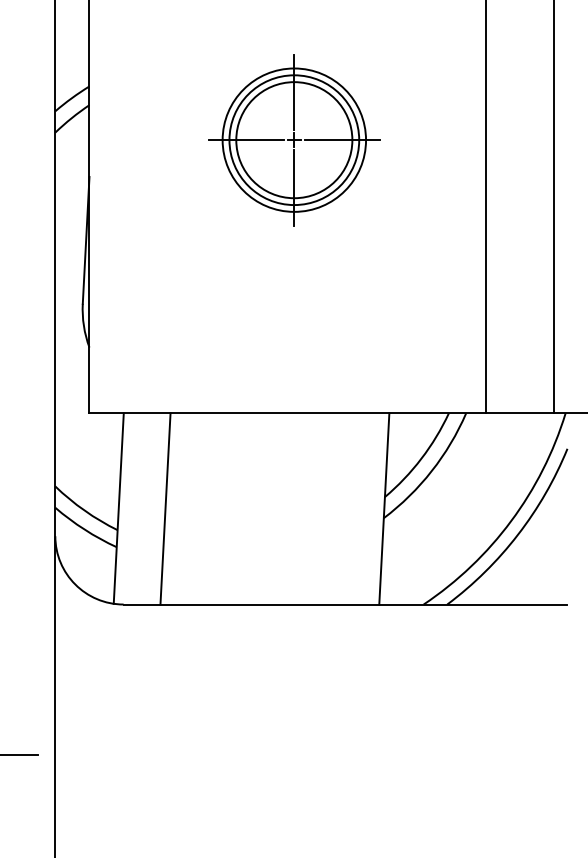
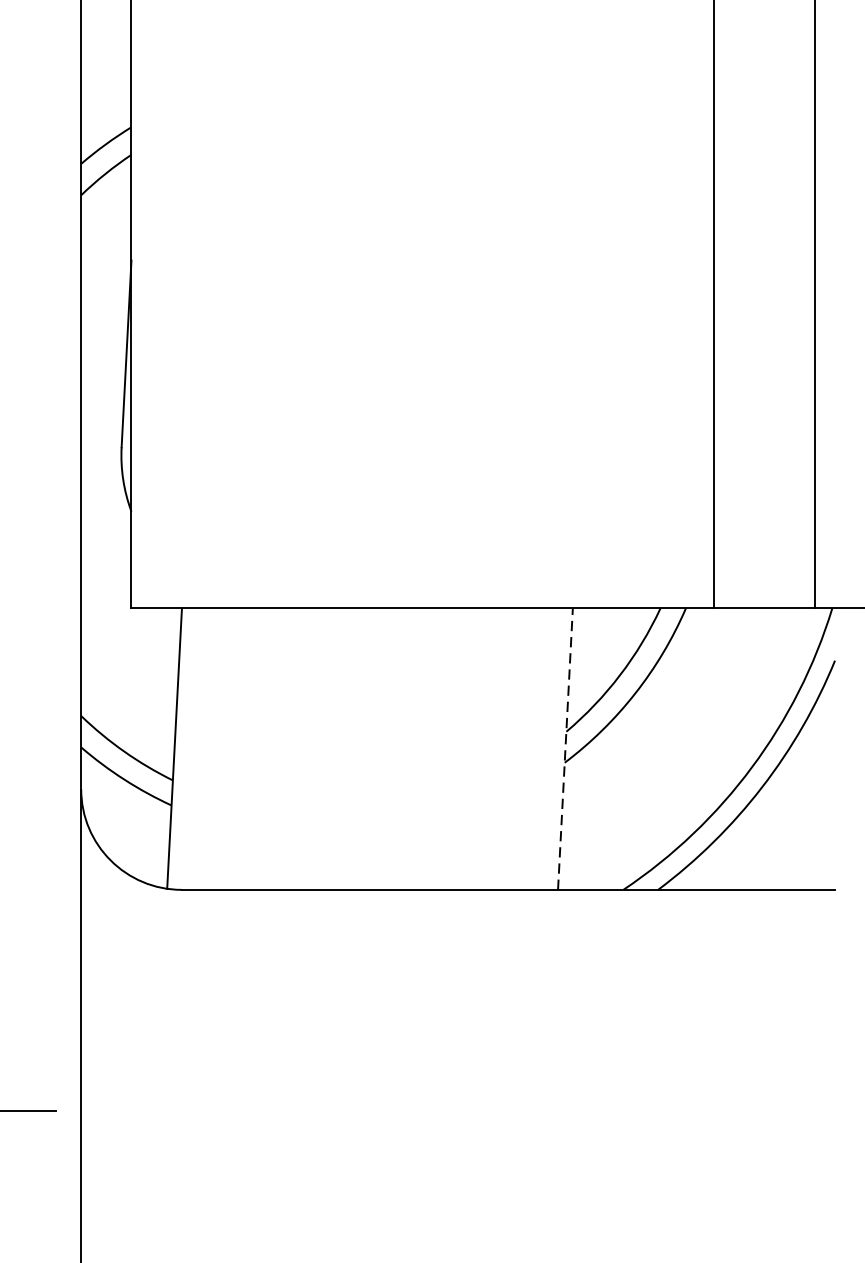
part: (294, 140) -> (433, 206), removed
line: (165, 508) -> (243, 748), removed
line: (384, 508) -> (565, 748), solid -> dashed

